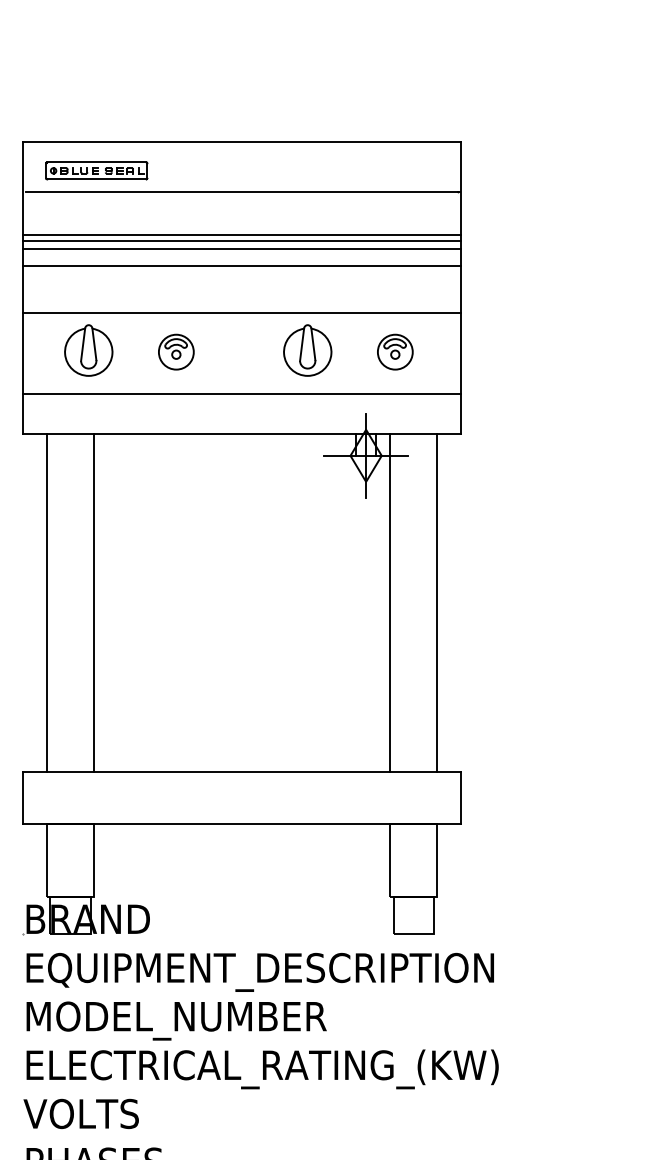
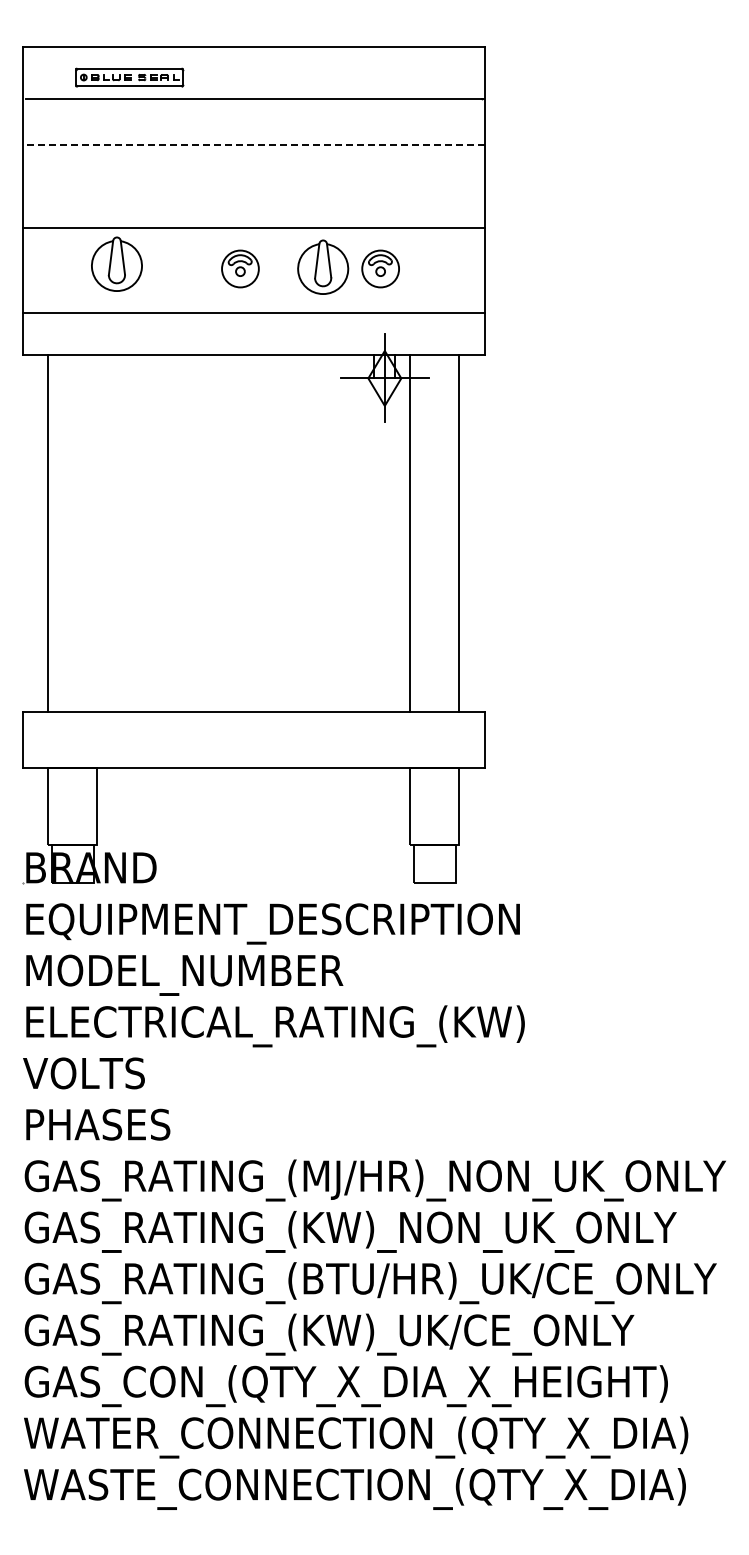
part: (96, 170) -> (129, 77), moved
line: (241, 234) -> (253, 144), solid -> dashed
line: (241, 240) -> (253, 151), removed
line: (241, 248) -> (253, 159), removed
line: (241, 266) -> (253, 178), removed
part: (88, 349) -> (116, 263), moved
part: (176, 351) -> (240, 268), moved
part: (395, 351) -> (380, 268), moved
line: (94, 602) -> (97, 533), removed

